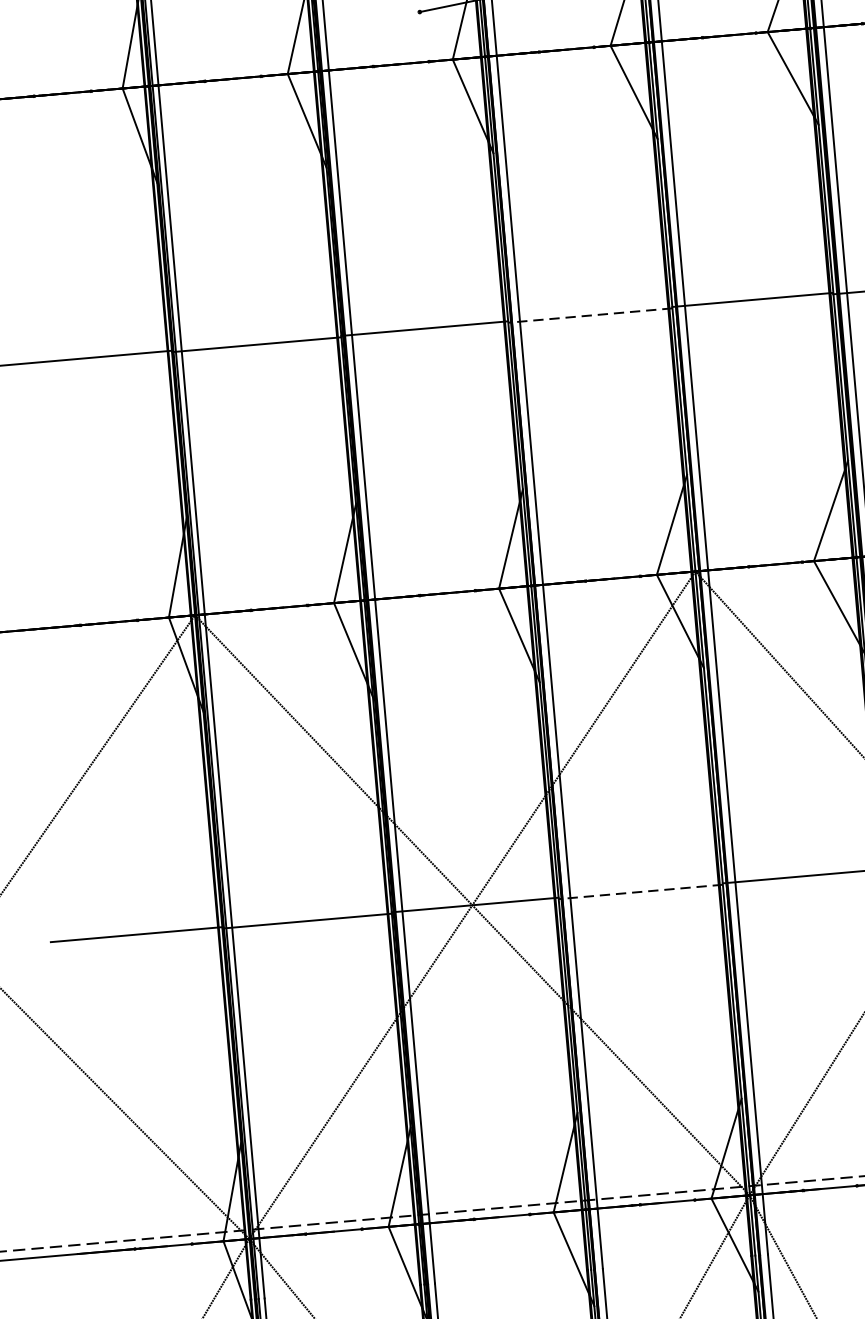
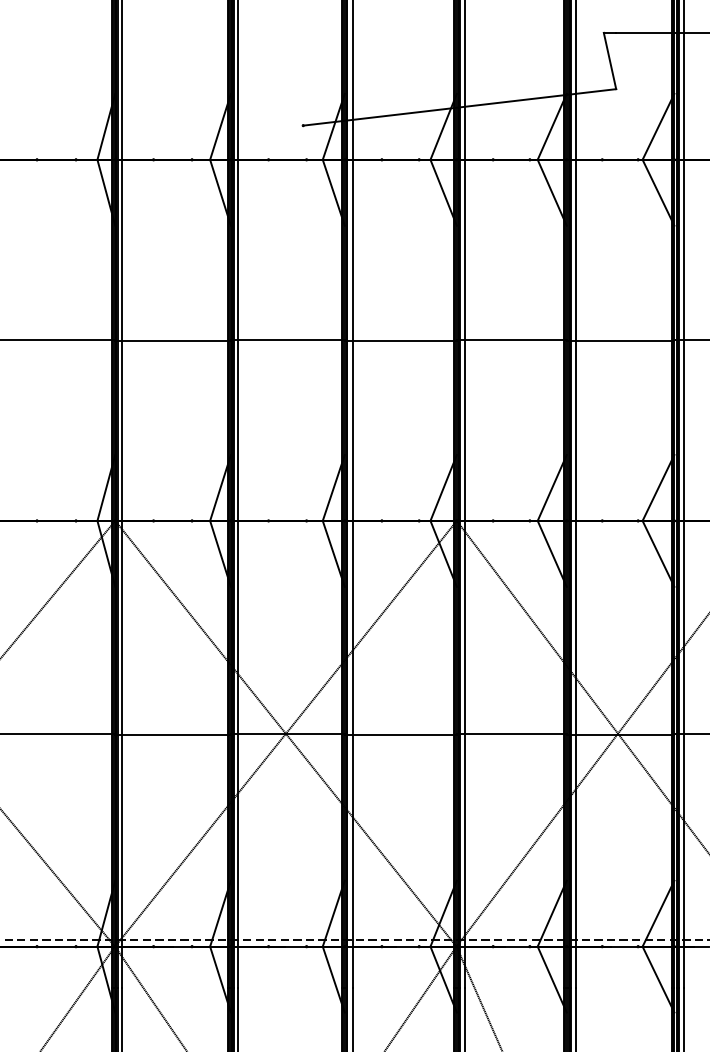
line: (589, 315) -> (400, 341), dashed -> solid
line: (640, 891) -> (400, 734), dashed -> solid

